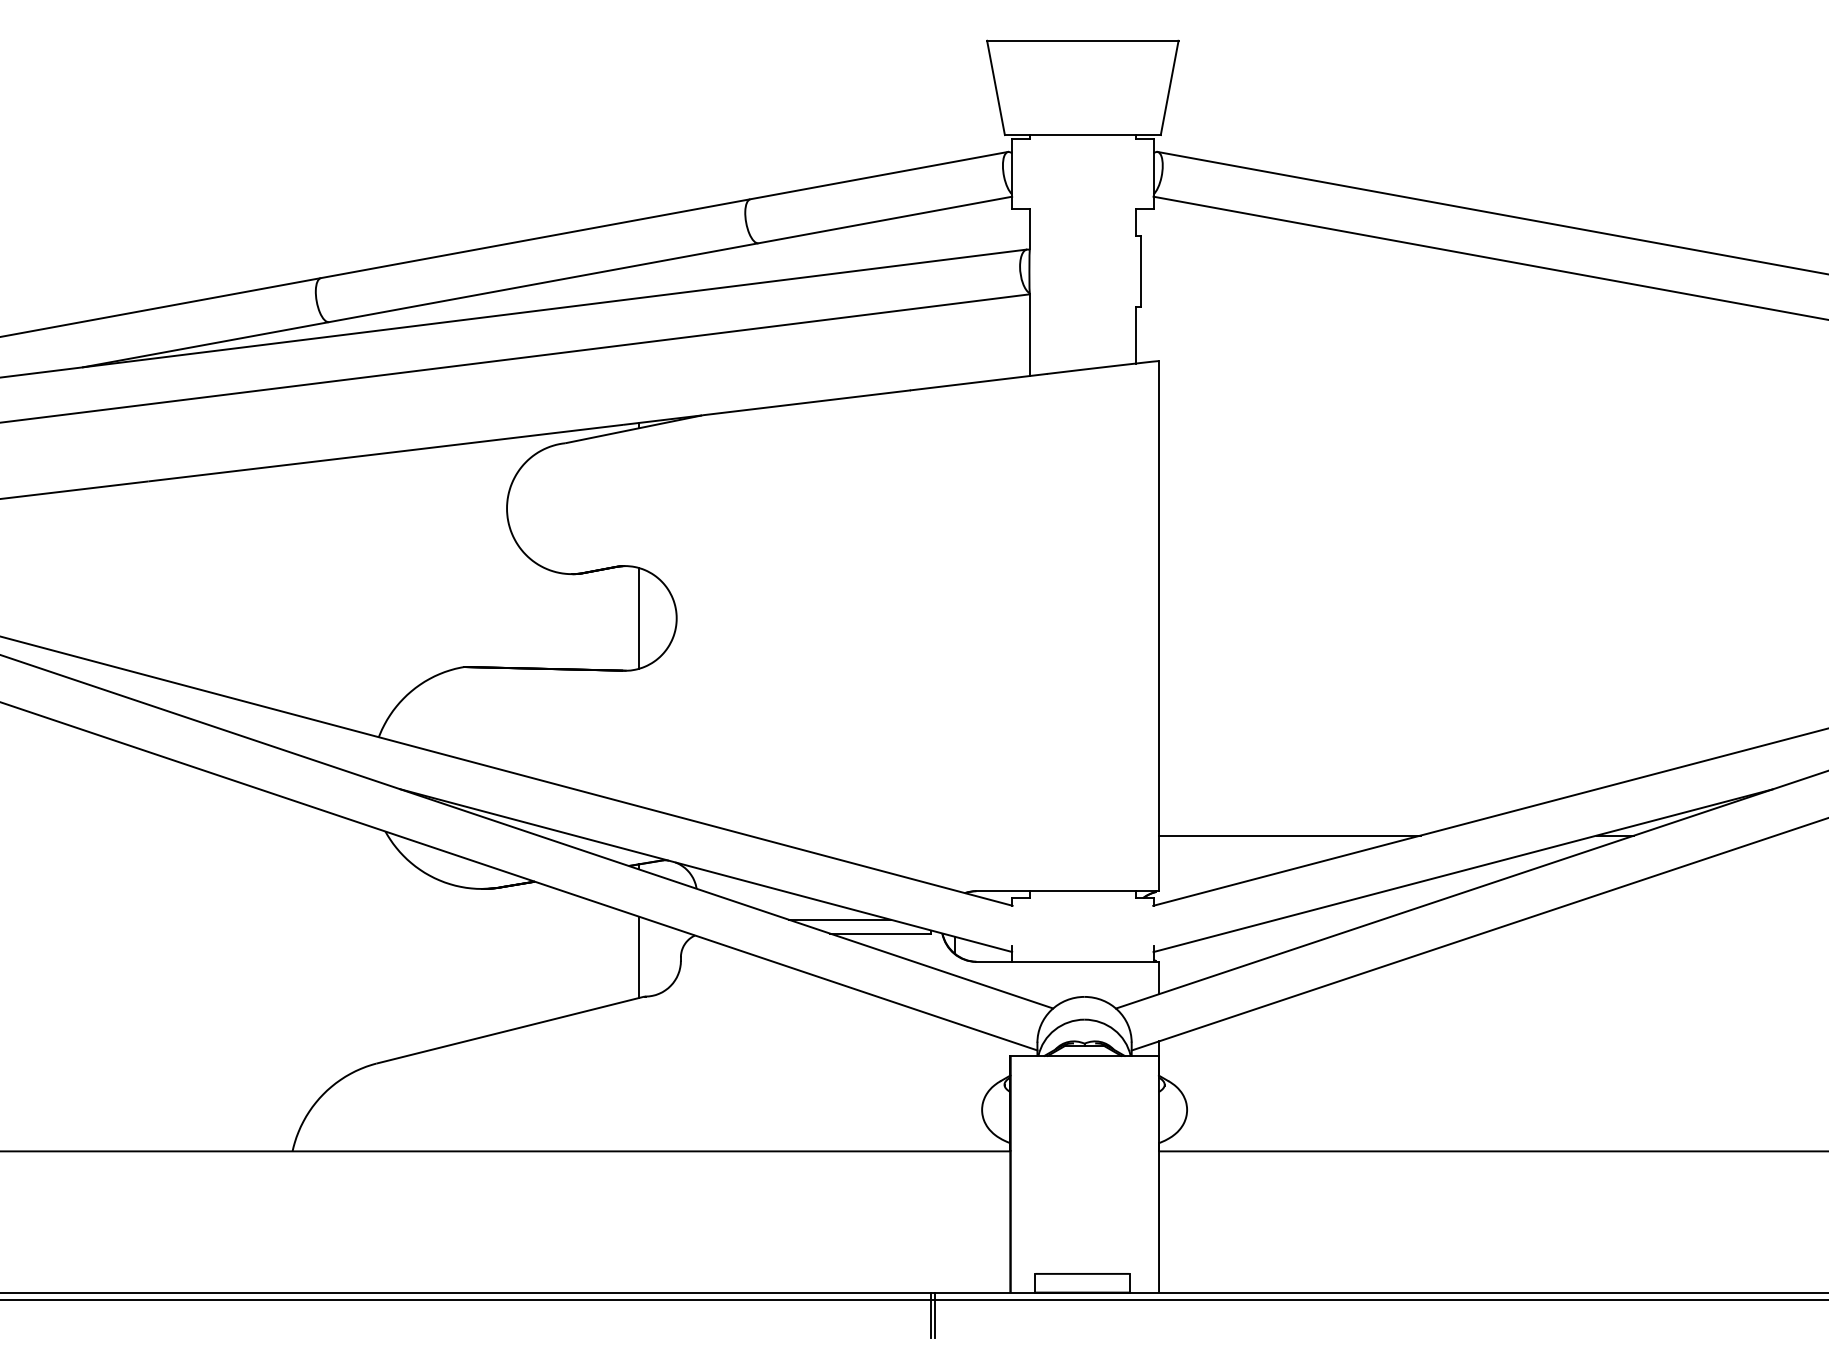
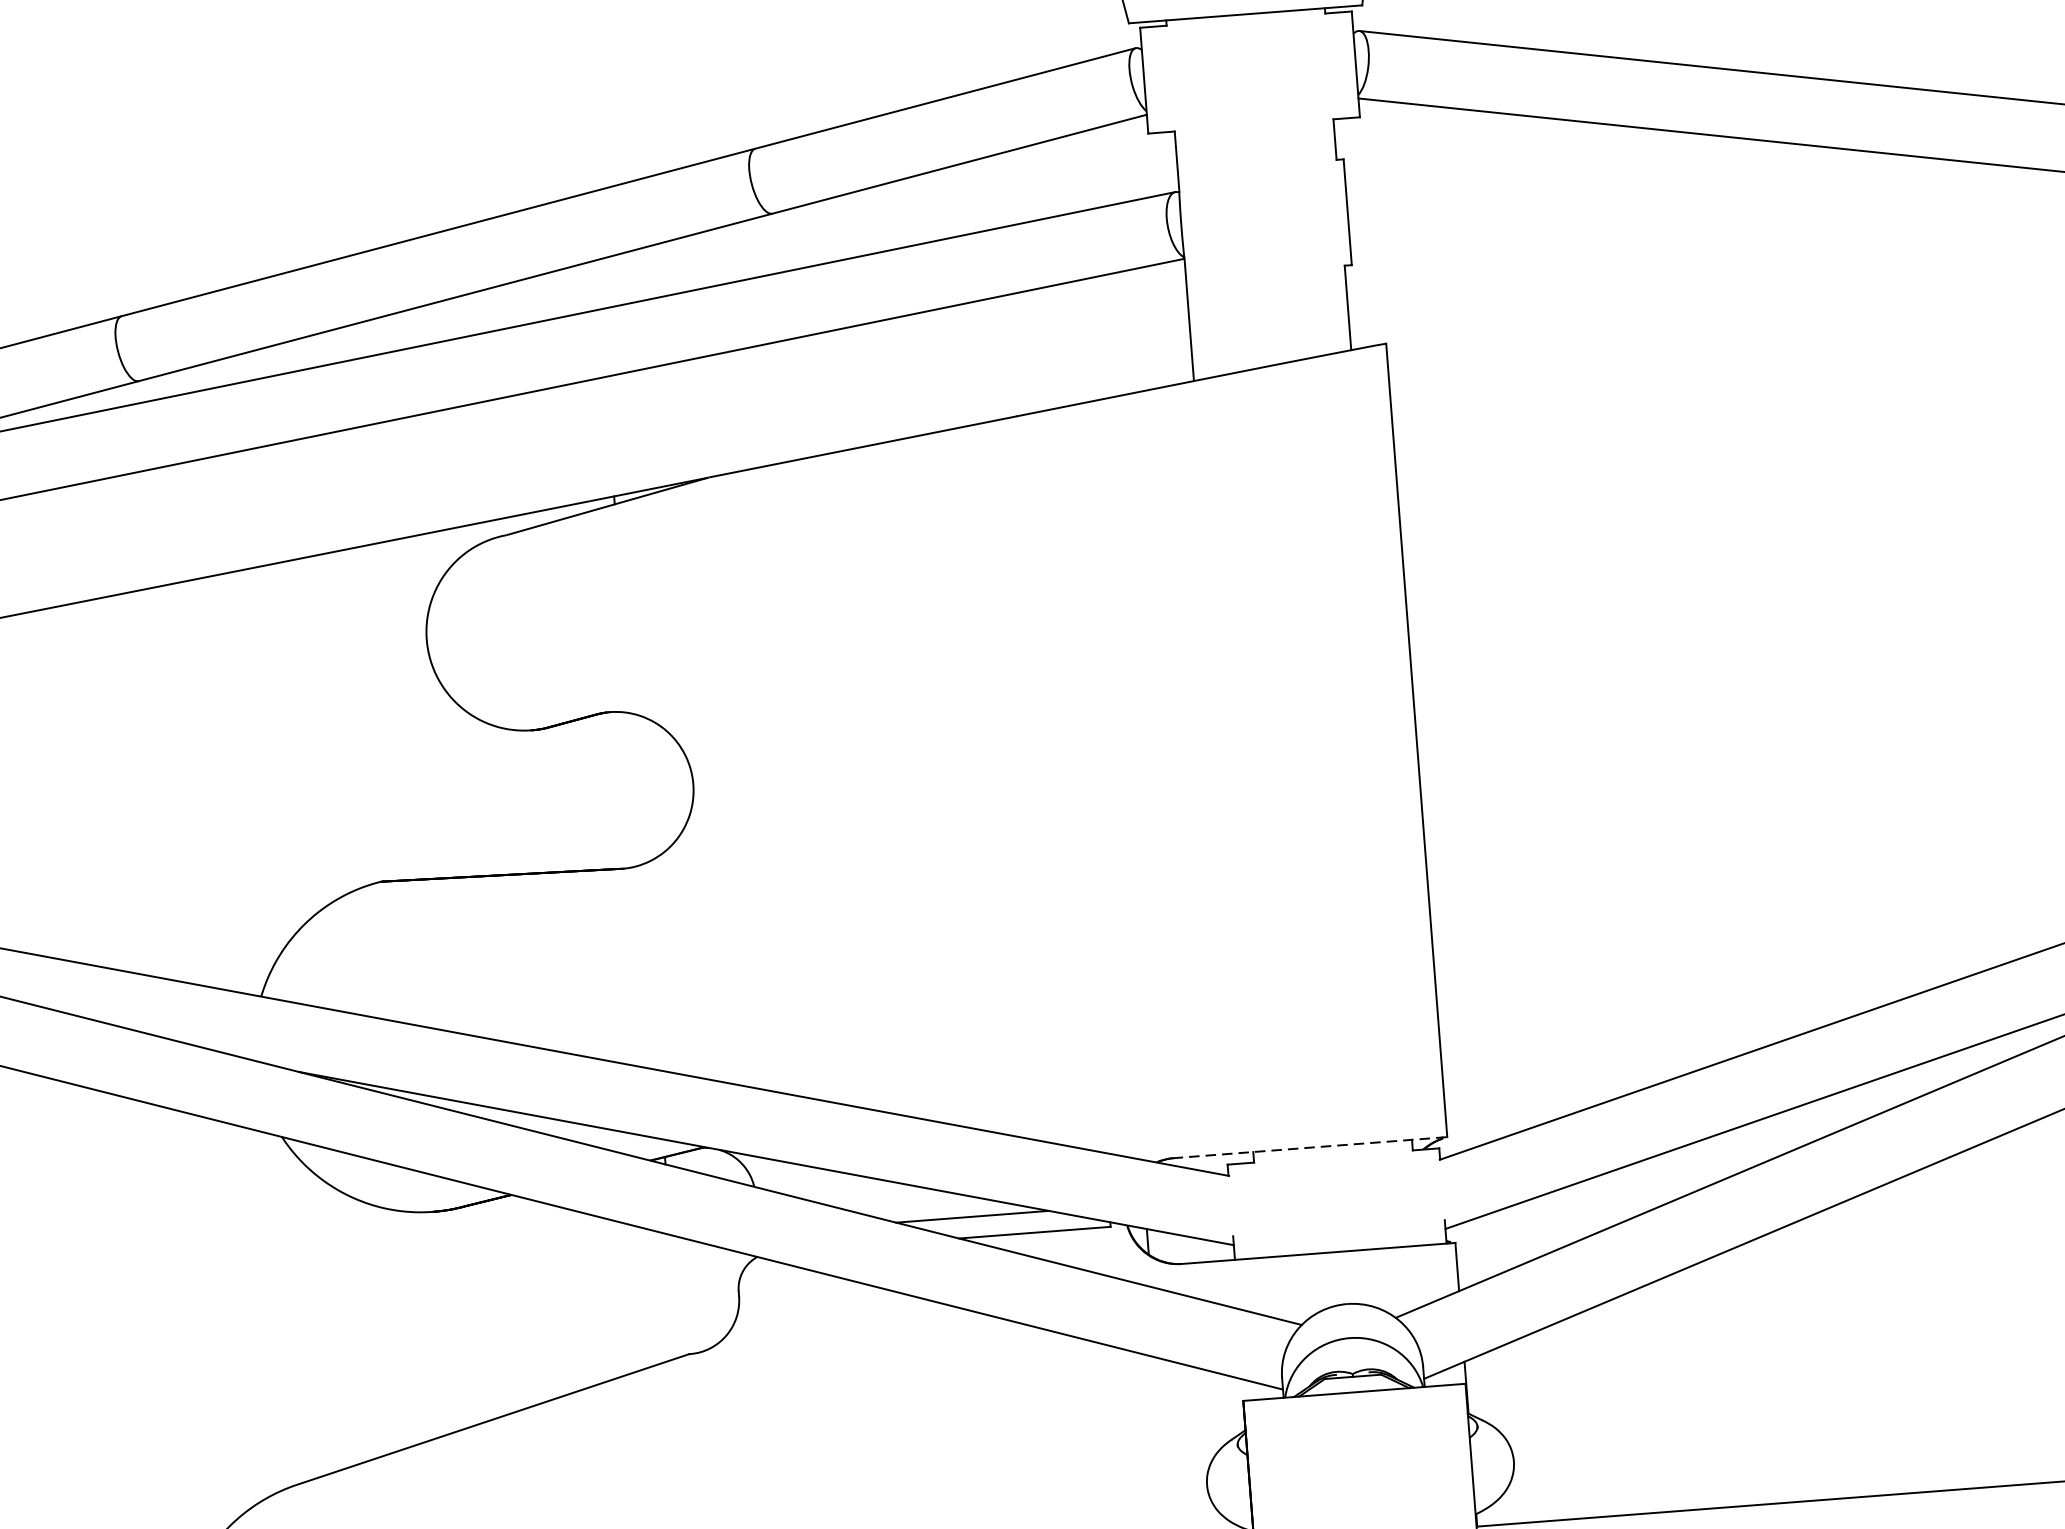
line: (638, 617) -> (636, 787), removed
line: (1289, 835) -> (1635, 1038), removed
line: (1067, 891) -> (1309, 1148), solid -> dashed
line: (638, 957) -> (675, 1296), removed

